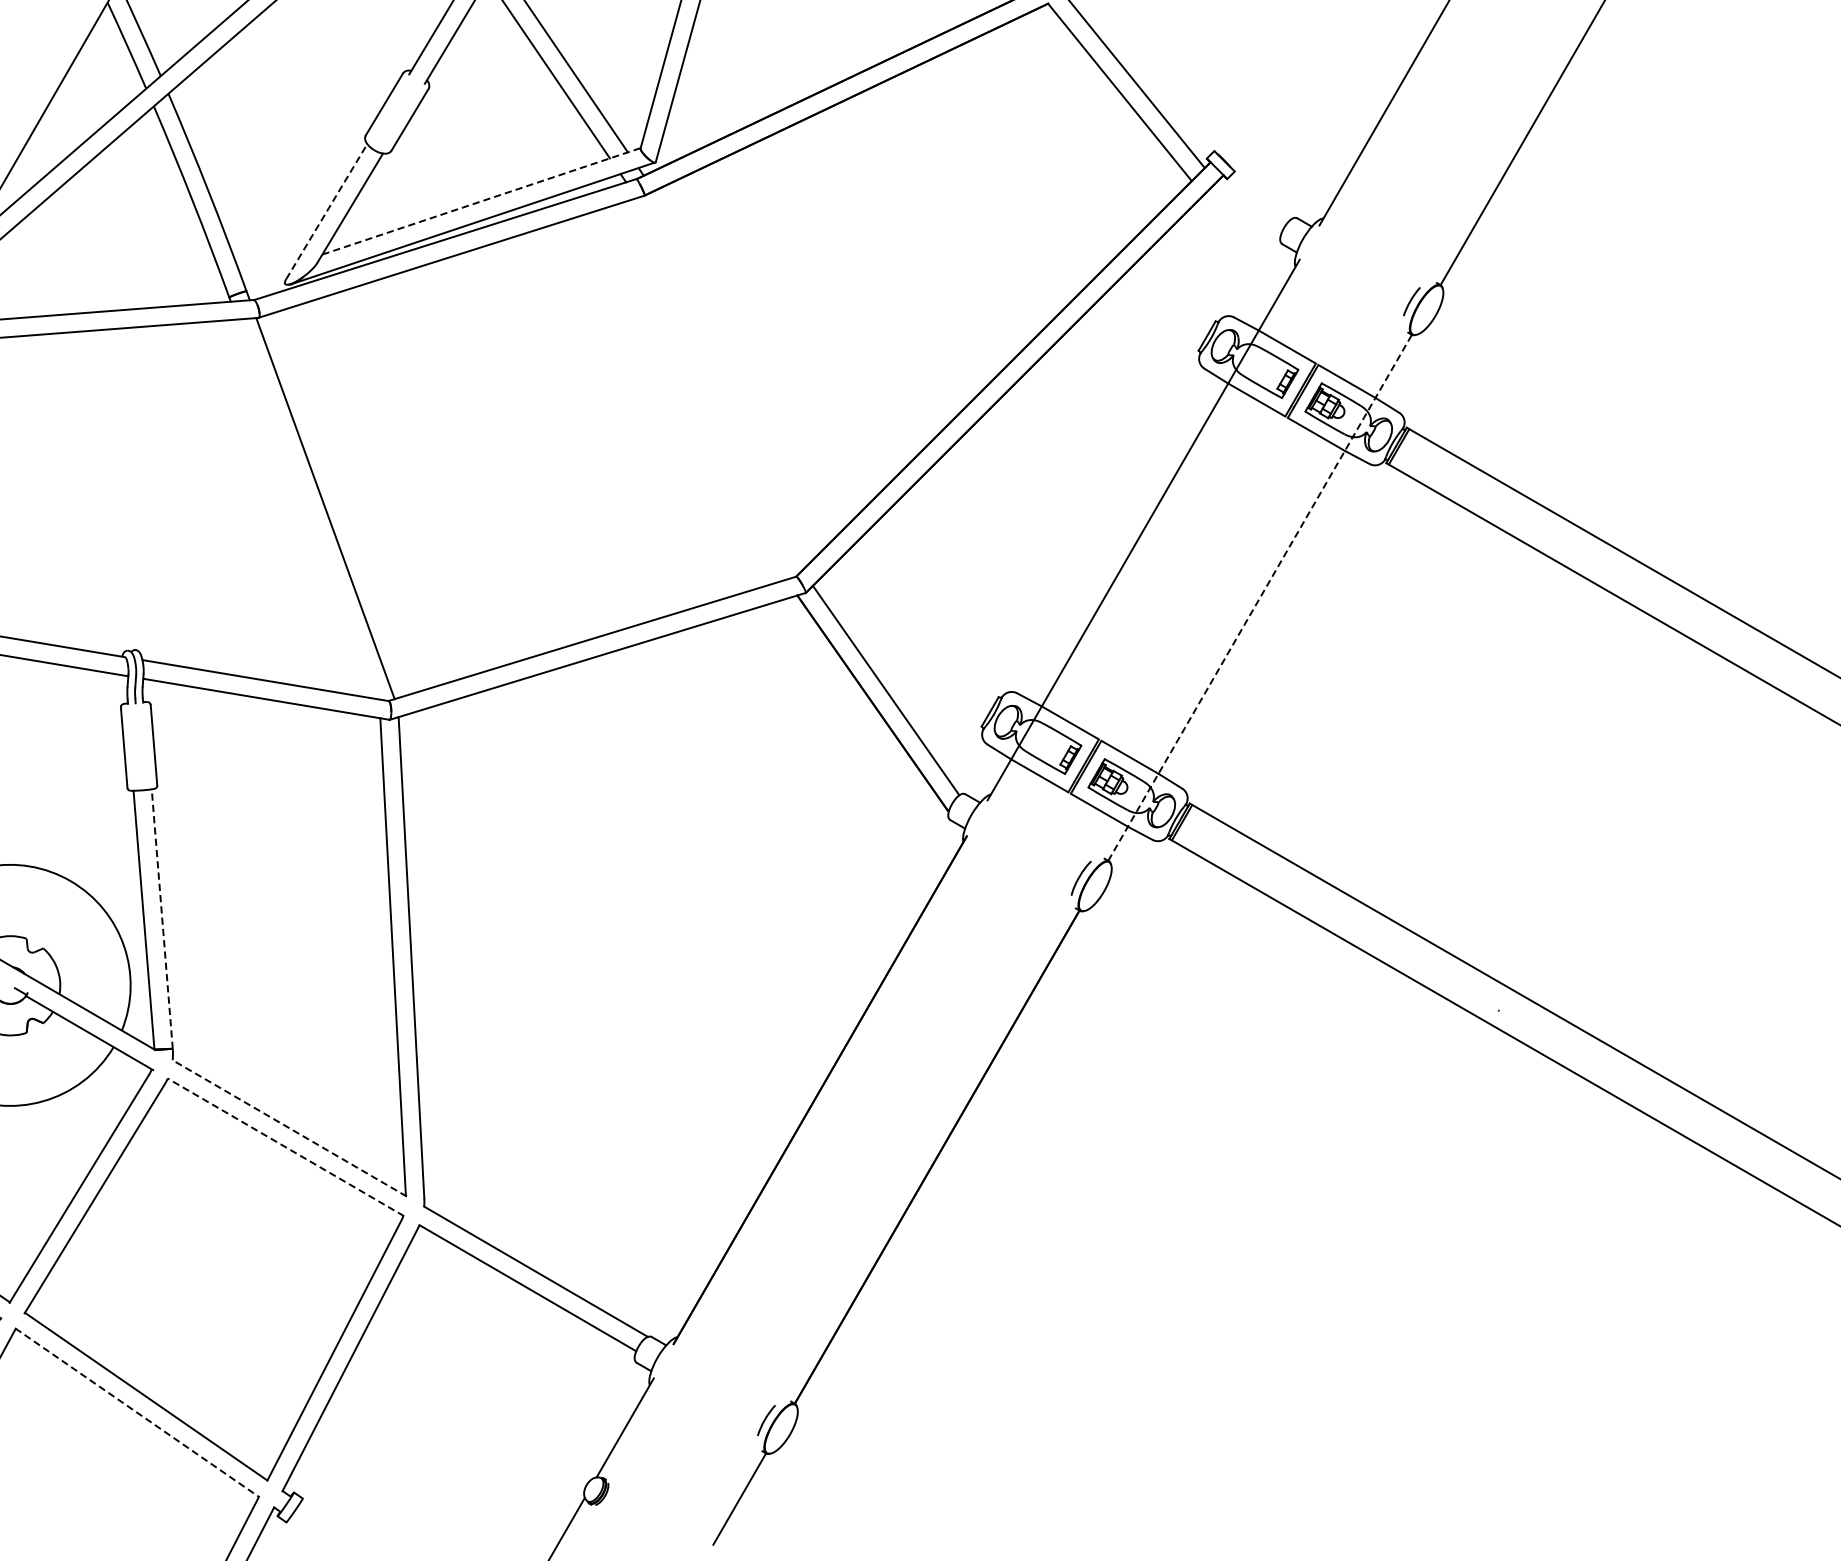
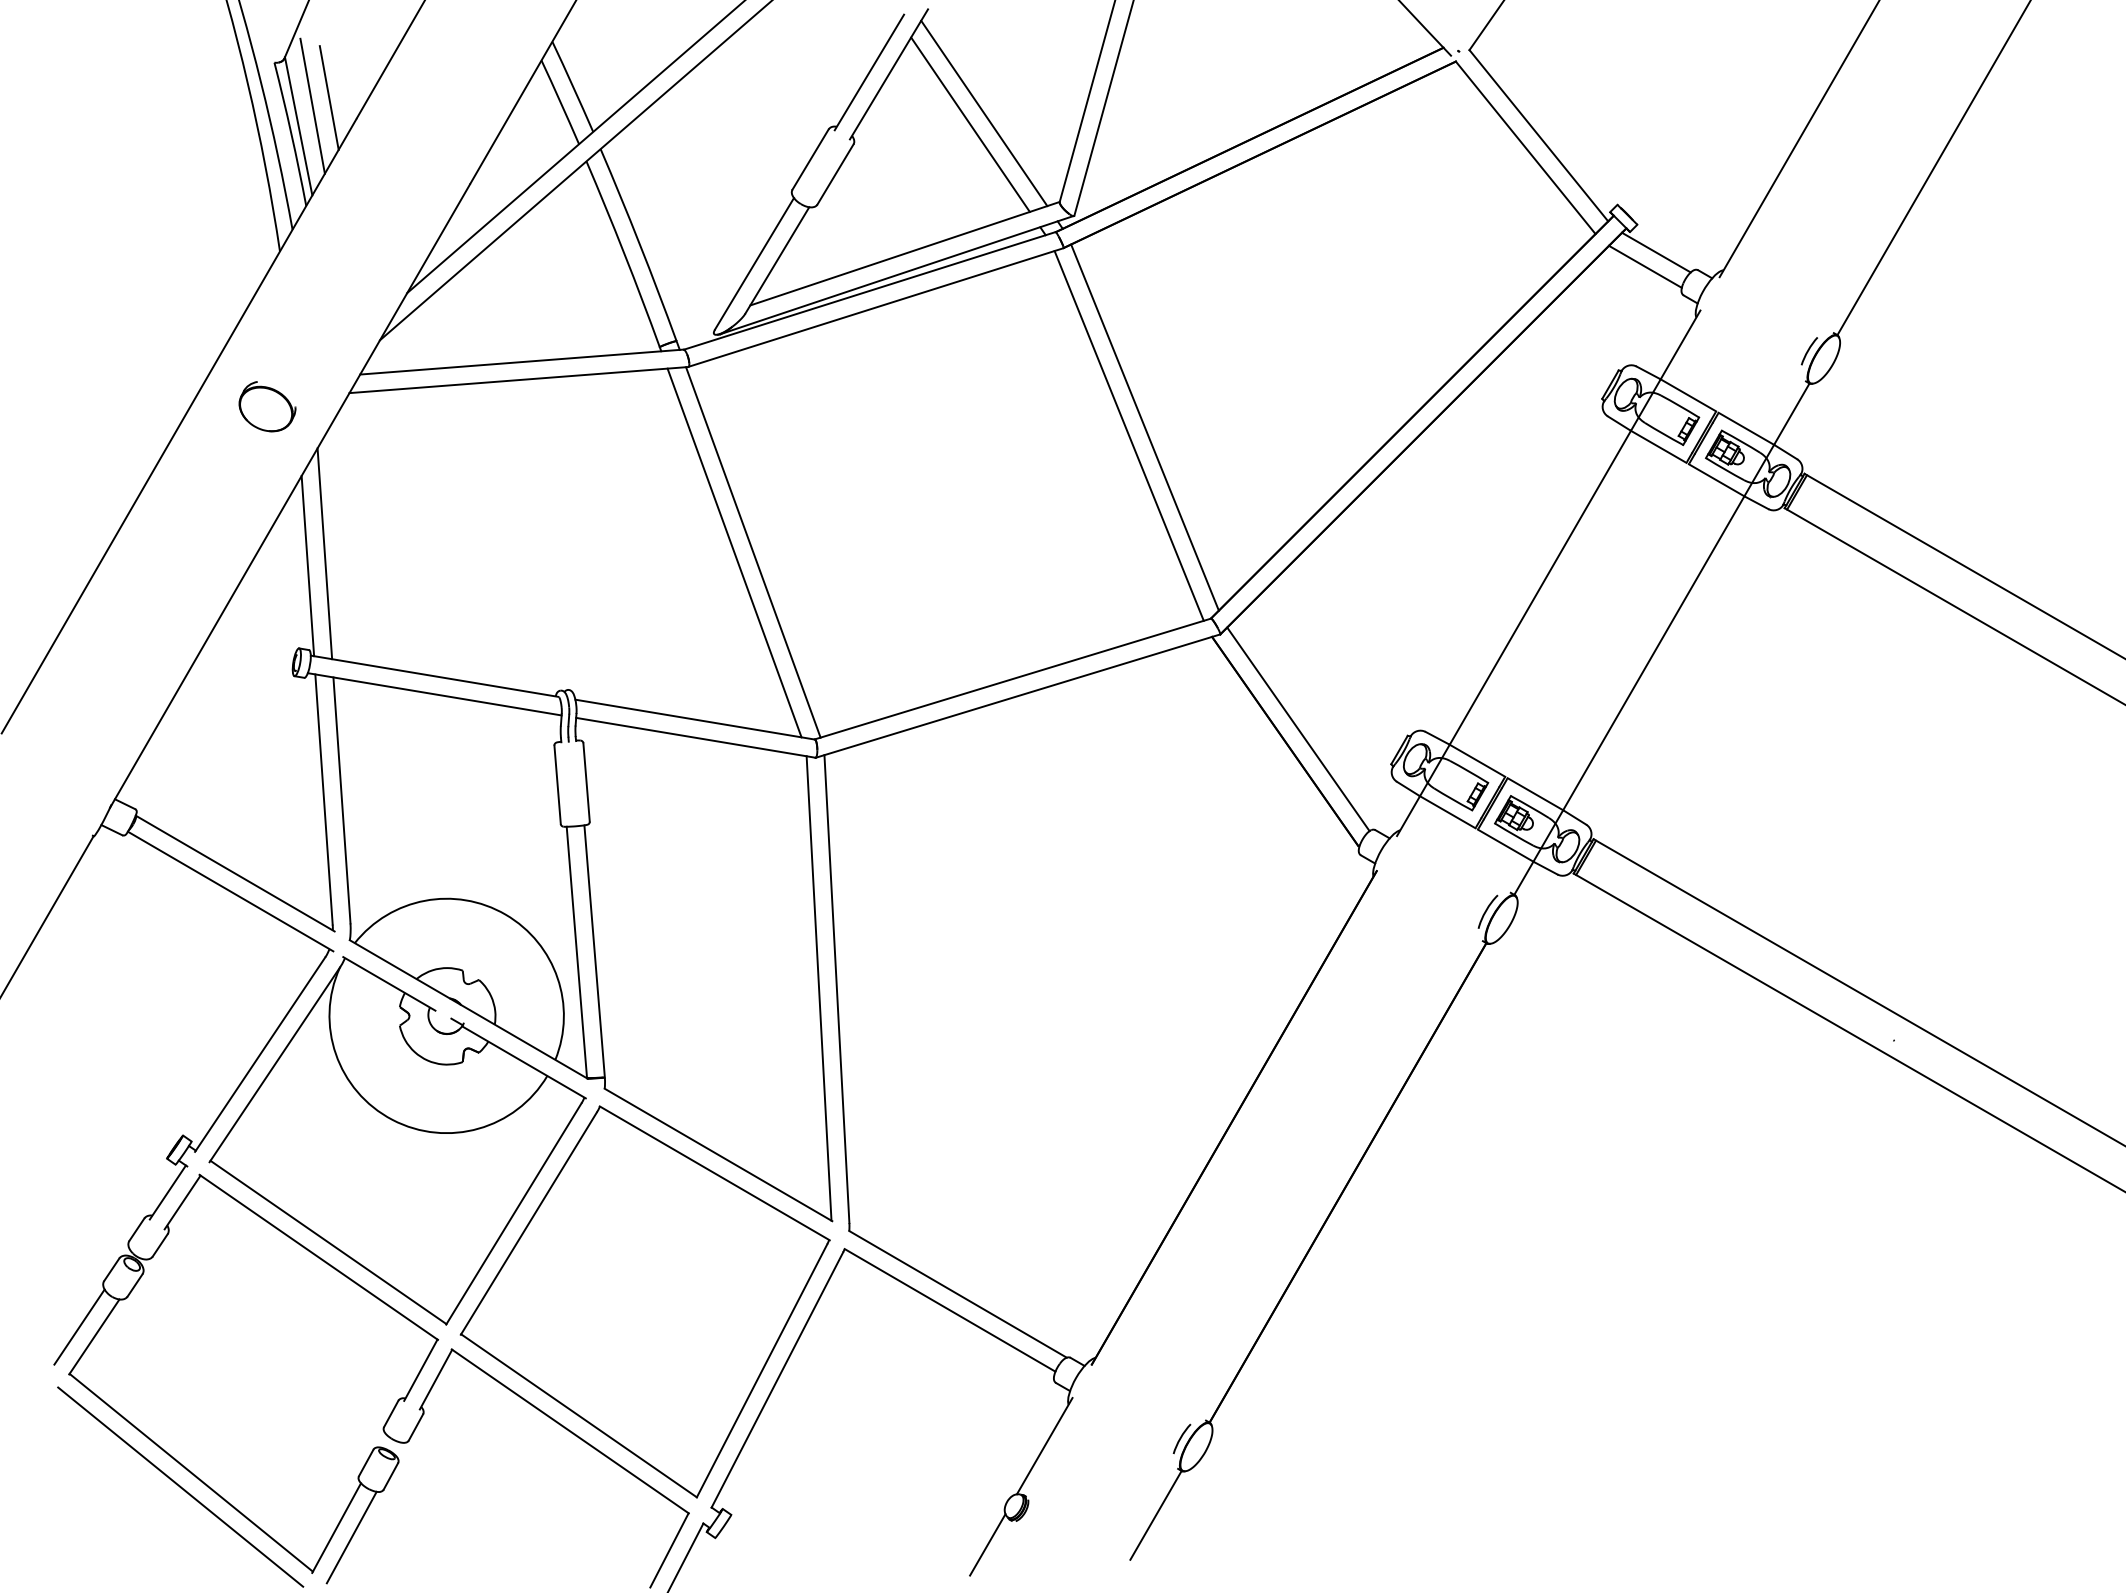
line: (1254, 200) -> (1656, 252), added
line: (482, 201) -> (905, 253), dashed -> solid
line: (326, 211) -> (754, 263), dashed -> solid
line: (1242, 214) -> (1644, 266), added
line: (727, 380) -> (1144, 427), added
line: (711, 388) -> (1128, 435), added
line: (306, 508) -> (734, 552), added
line: (1260, 597) -> (1662, 638), dashed -> solid
line: (162, 919) -> (594, 951), dashed -> solid
line: (289, 1127) -> (718, 1154), dashed -> solid
line: (285, 1147) -> (714, 1173), dashed -> solid
line: (137, 1412) -> (570, 1431), dashed -> solid

